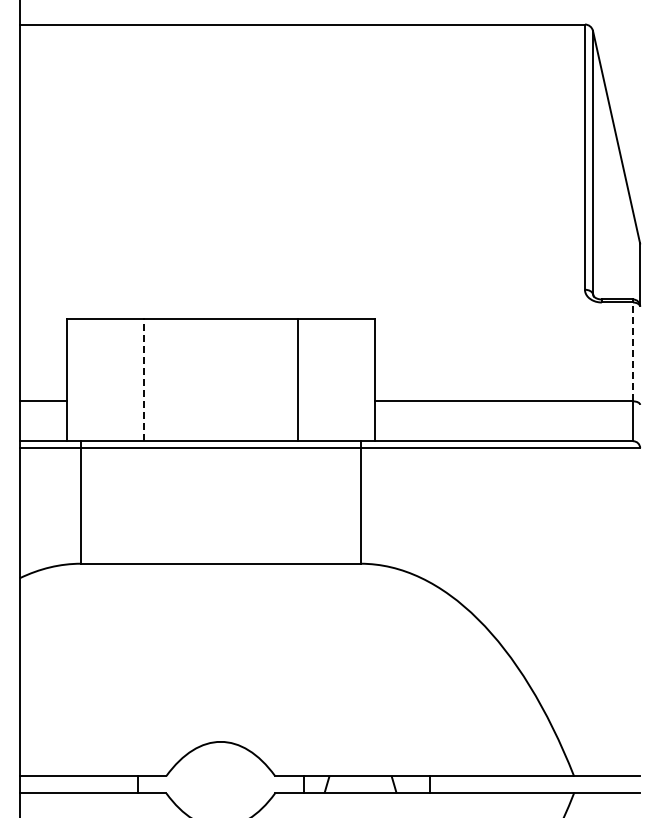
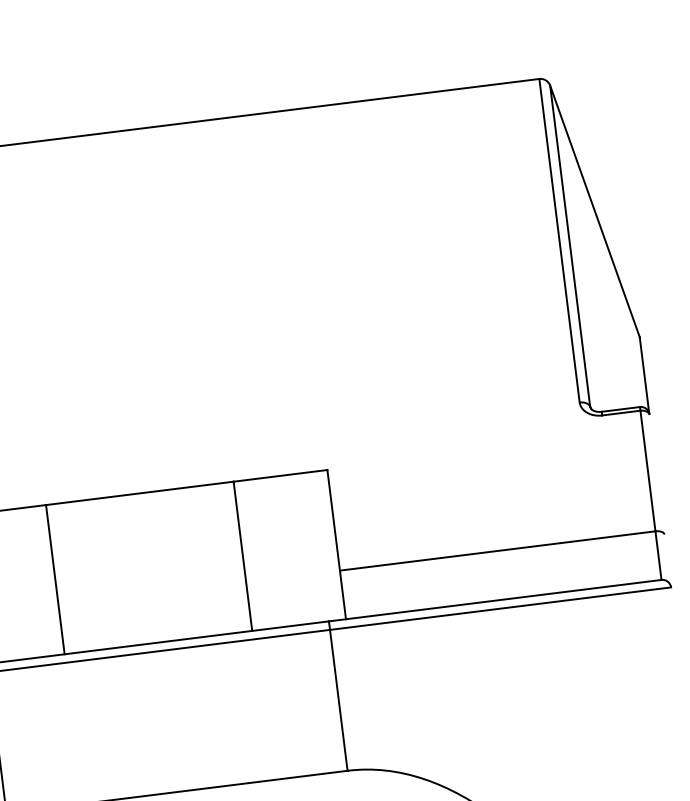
line: (633, 351) -> (648, 470), dashed -> solid
line: (143, 379) -> (54, 579), dashed -> solid

